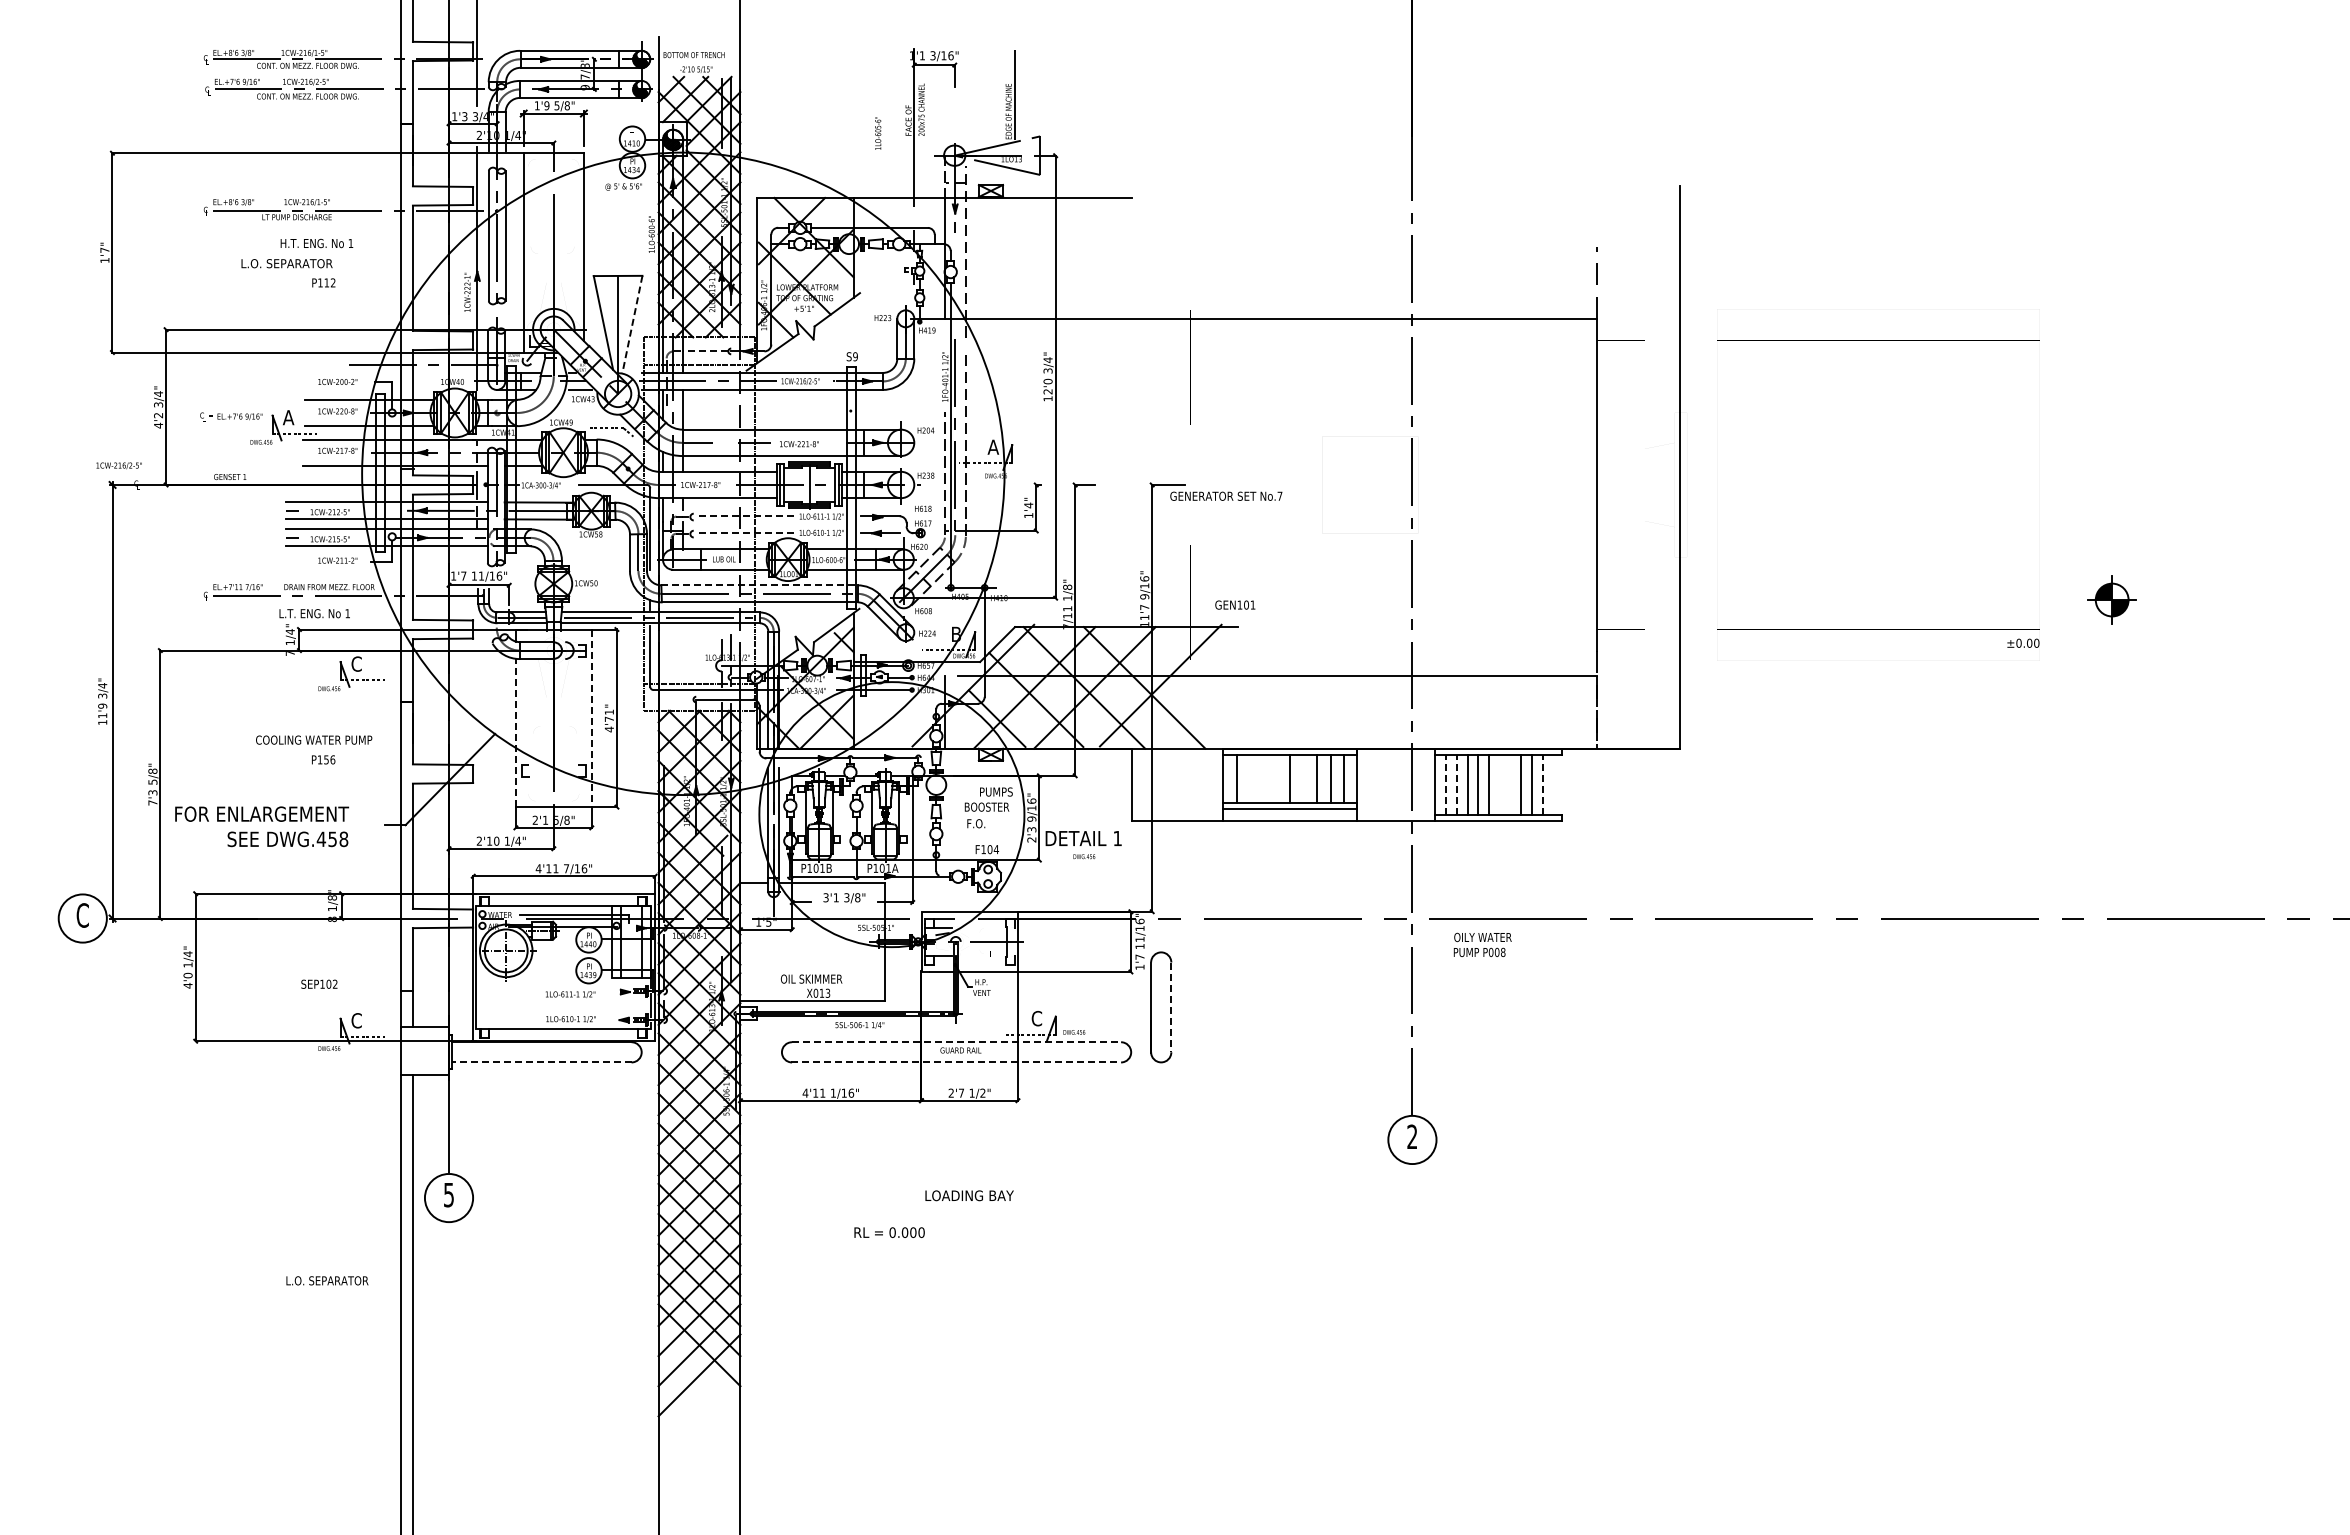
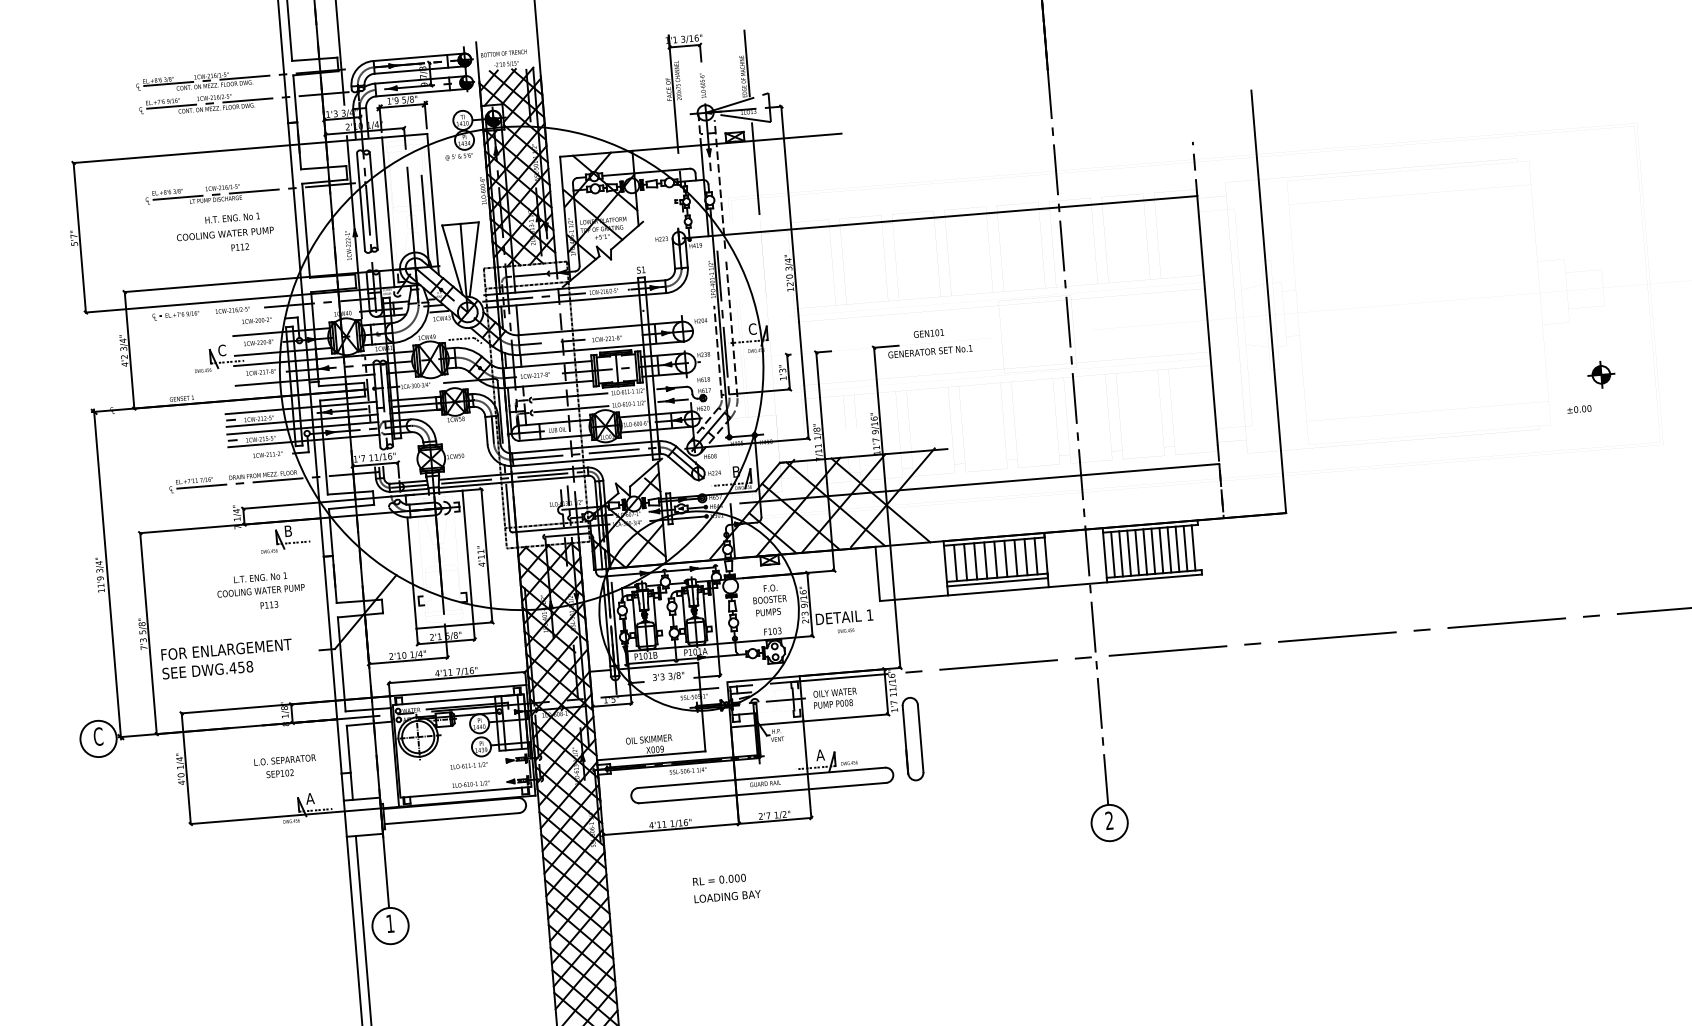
text: (878, 133) -> (703, 85), moved
line: (1015, 234) -> (756, 168), added
text: (104, 260) -> (74, 243), 1'7" -> 5'7"
text: (305, 263) -> (225, 233), L.O. SEPARATOR -> COOLING WATER PUMP
line: (571, 268) -> (425, 221), added
line: (632, 324) -> (474, 259), dashed -> solid
line: (705, 351) -> (530, 275), dashed -> solid
text: (855, 356) -> (643, 269), S9 -> S1
part: (231, 416) -> (176, 314), moved
text: (288, 417) -> (221, 350), A -> C
text: (993, 446) -> (752, 328), A -> C
text: (118, 465) -> (232, 310), moved
text: (1279, 495) -> (970, 347), No.7 -> No.1
text: (1028, 505) -> (782, 370), 1'4" -> 1'3"
line: (744, 516) -> (570, 396), dashed -> solid
line: (744, 533) -> (571, 409), dashed -> solid
line: (759, 585) -> (585, 447), dashed -> solid
part: (2112, 599) -> (1601, 374), size x0.71
text: (1235, 604) -> (928, 333), moved
text: (314, 613) -> (260, 577), moved
text: (2023, 642) -> (1579, 408), moved
text: (356, 663) -> (288, 530), C -> B
line: (591, 718) -> (467, 557), dashed -> solid
text: (608, 718) -> (480, 556), 4'71" -> 4'11"
line: (515, 732) -> (411, 572), dashed -> solid
text: (329, 759) -> (273, 604), P156 -> P113
line: (1250, 778) -> (965, 561), added
line: (1263, 778) -> (975, 561), added
line: (1276, 778) -> (985, 560), added
line: (1303, 778) -> (1005, 558), added
line: (1446, 784) -> (1113, 554), dashed -> solid
line: (1456, 784) -> (1120, 553), dashed -> solid
line: (1499, 784) -> (1153, 551), added
line: (1510, 784) -> (1161, 550), added
line: (1542, 784) -> (1185, 548), dashed -> solid
line: (1553, 784) -> (1193, 547), added
text: (996, 791) -> (776, 587), PUMPS -> F.O.
text: (984, 823) -> (769, 612), F.O. -> PUMPS
text: (287, 839) -> (207, 670), moved
text: (996, 849) -> (779, 630), F104 -> F103
text: (835, 897) -> (661, 676), 3'1 -> 3'3
text: (1482, 944) -> (835, 698), moved
text: (824, 992) -> (659, 748), X013 -> X009
line: (1171, 1007) -> (920, 738), dashed -> solid
text: (1036, 1018) -> (820, 755), C -> A
text: (356, 1020) -> (310, 798), C -> A
line: (957, 1042) -> (762, 778), dashed -> solid
line: (541, 1062) -> (451, 818), dashed -> solid
line: (956, 1062) -> (762, 793), dashed -> solid
text: (448, 1195) -> (390, 924), 5 -> 1
text: (969, 1195) -> (727, 896), moved
text: (889, 1232) -> (719, 879), moved
text: (327, 1280) -> (285, 759), moved

